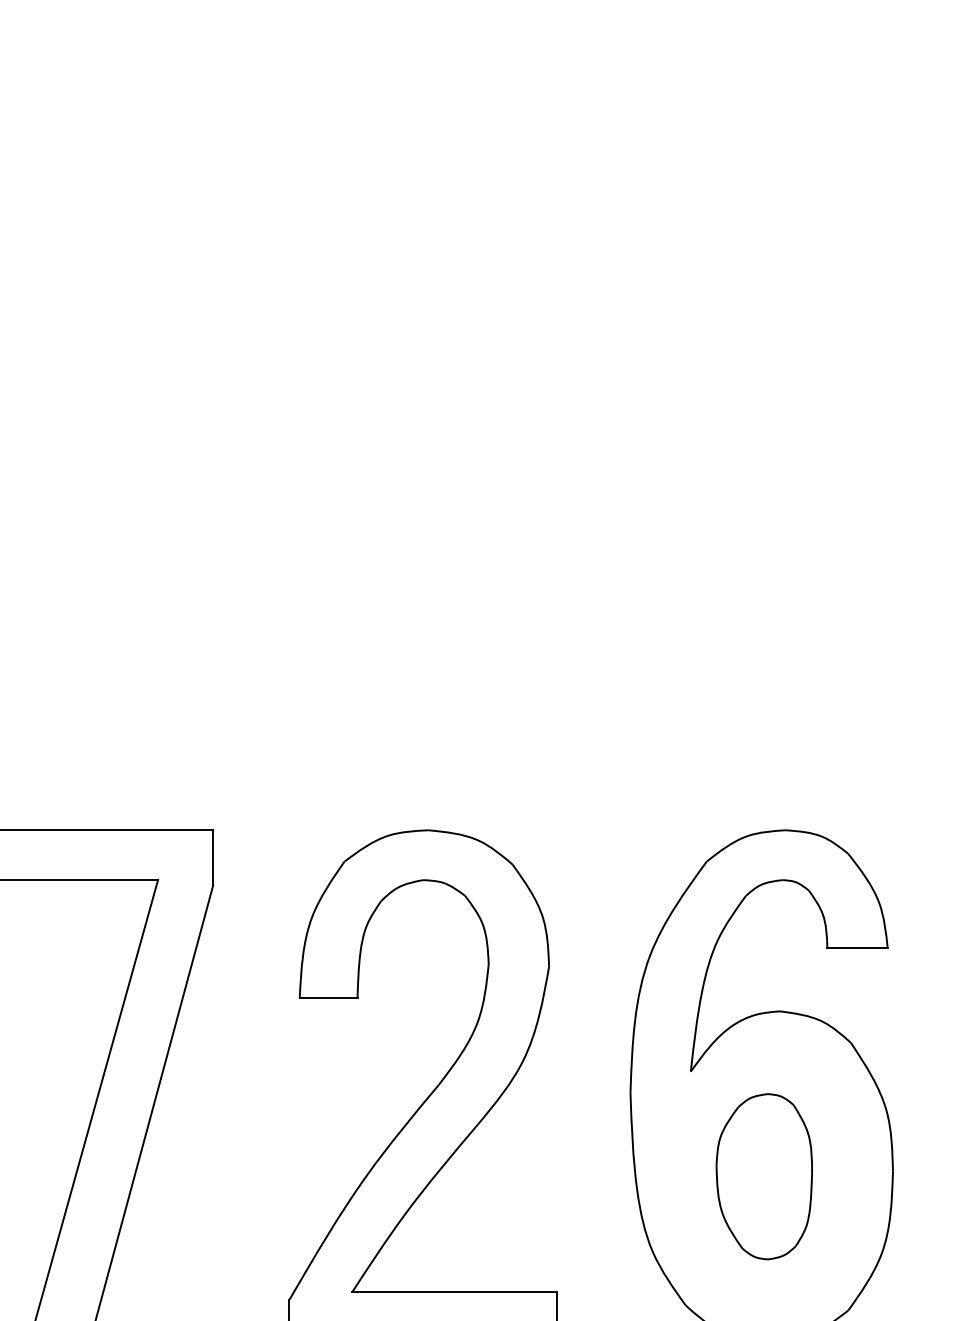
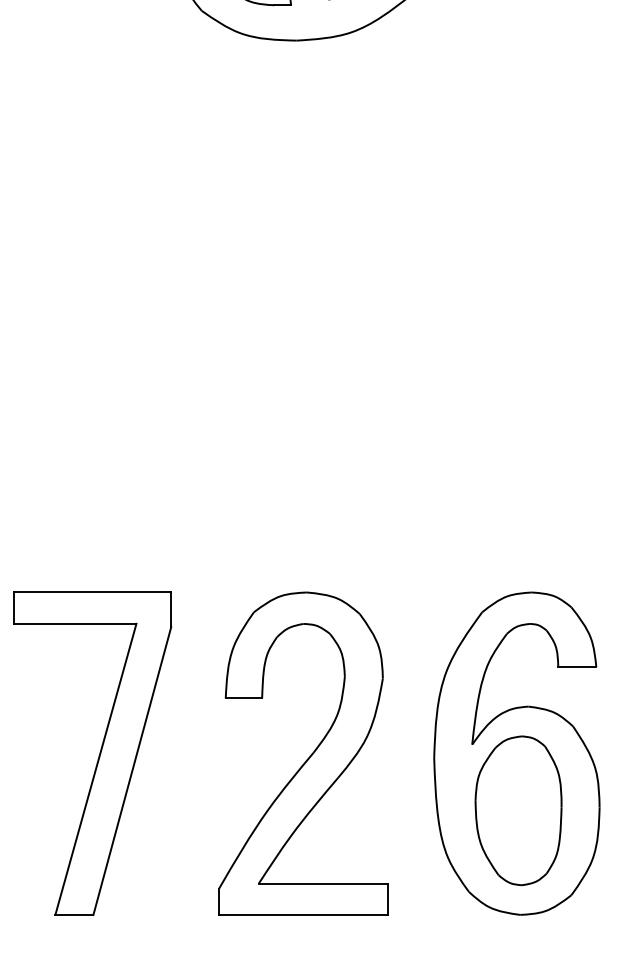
part: (764, 1176) -> (518, 810), size x1.43

